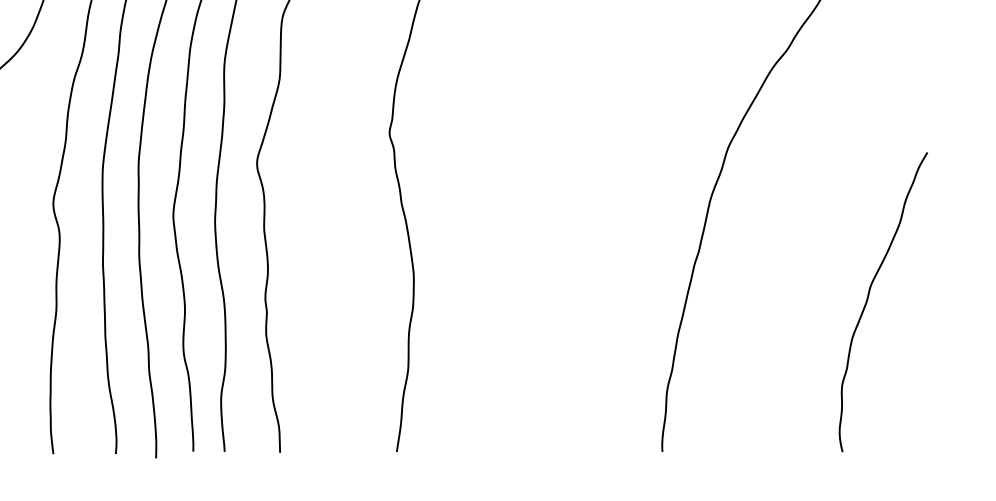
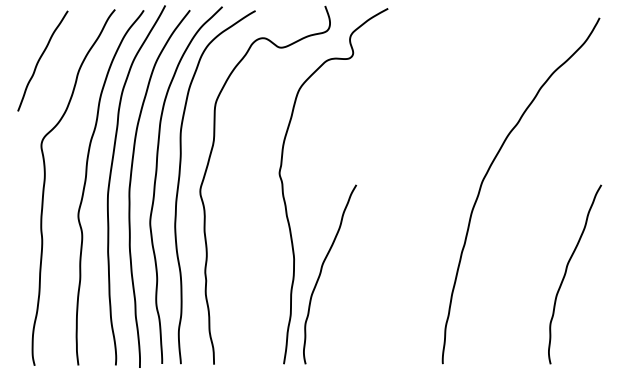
curve: (459, 300) -> (321, 273), added

